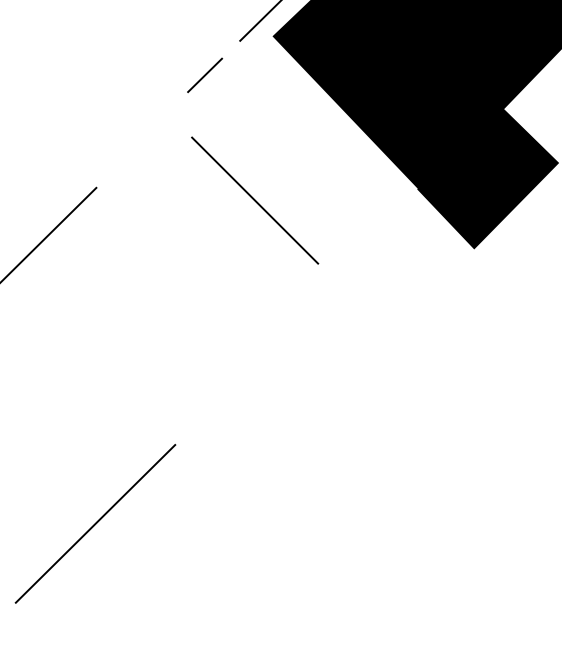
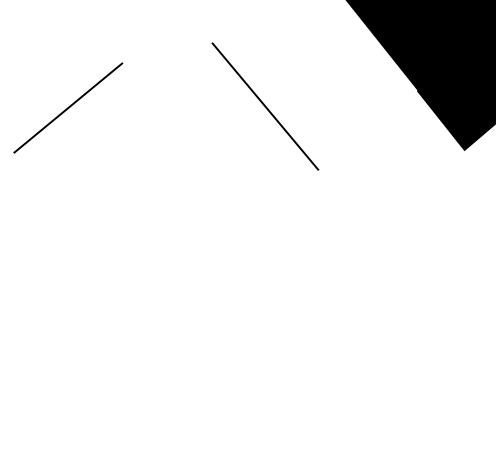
line: (255, 200) -> (265, 106), moved
line: (95, 523) -> (93, 371), removed

